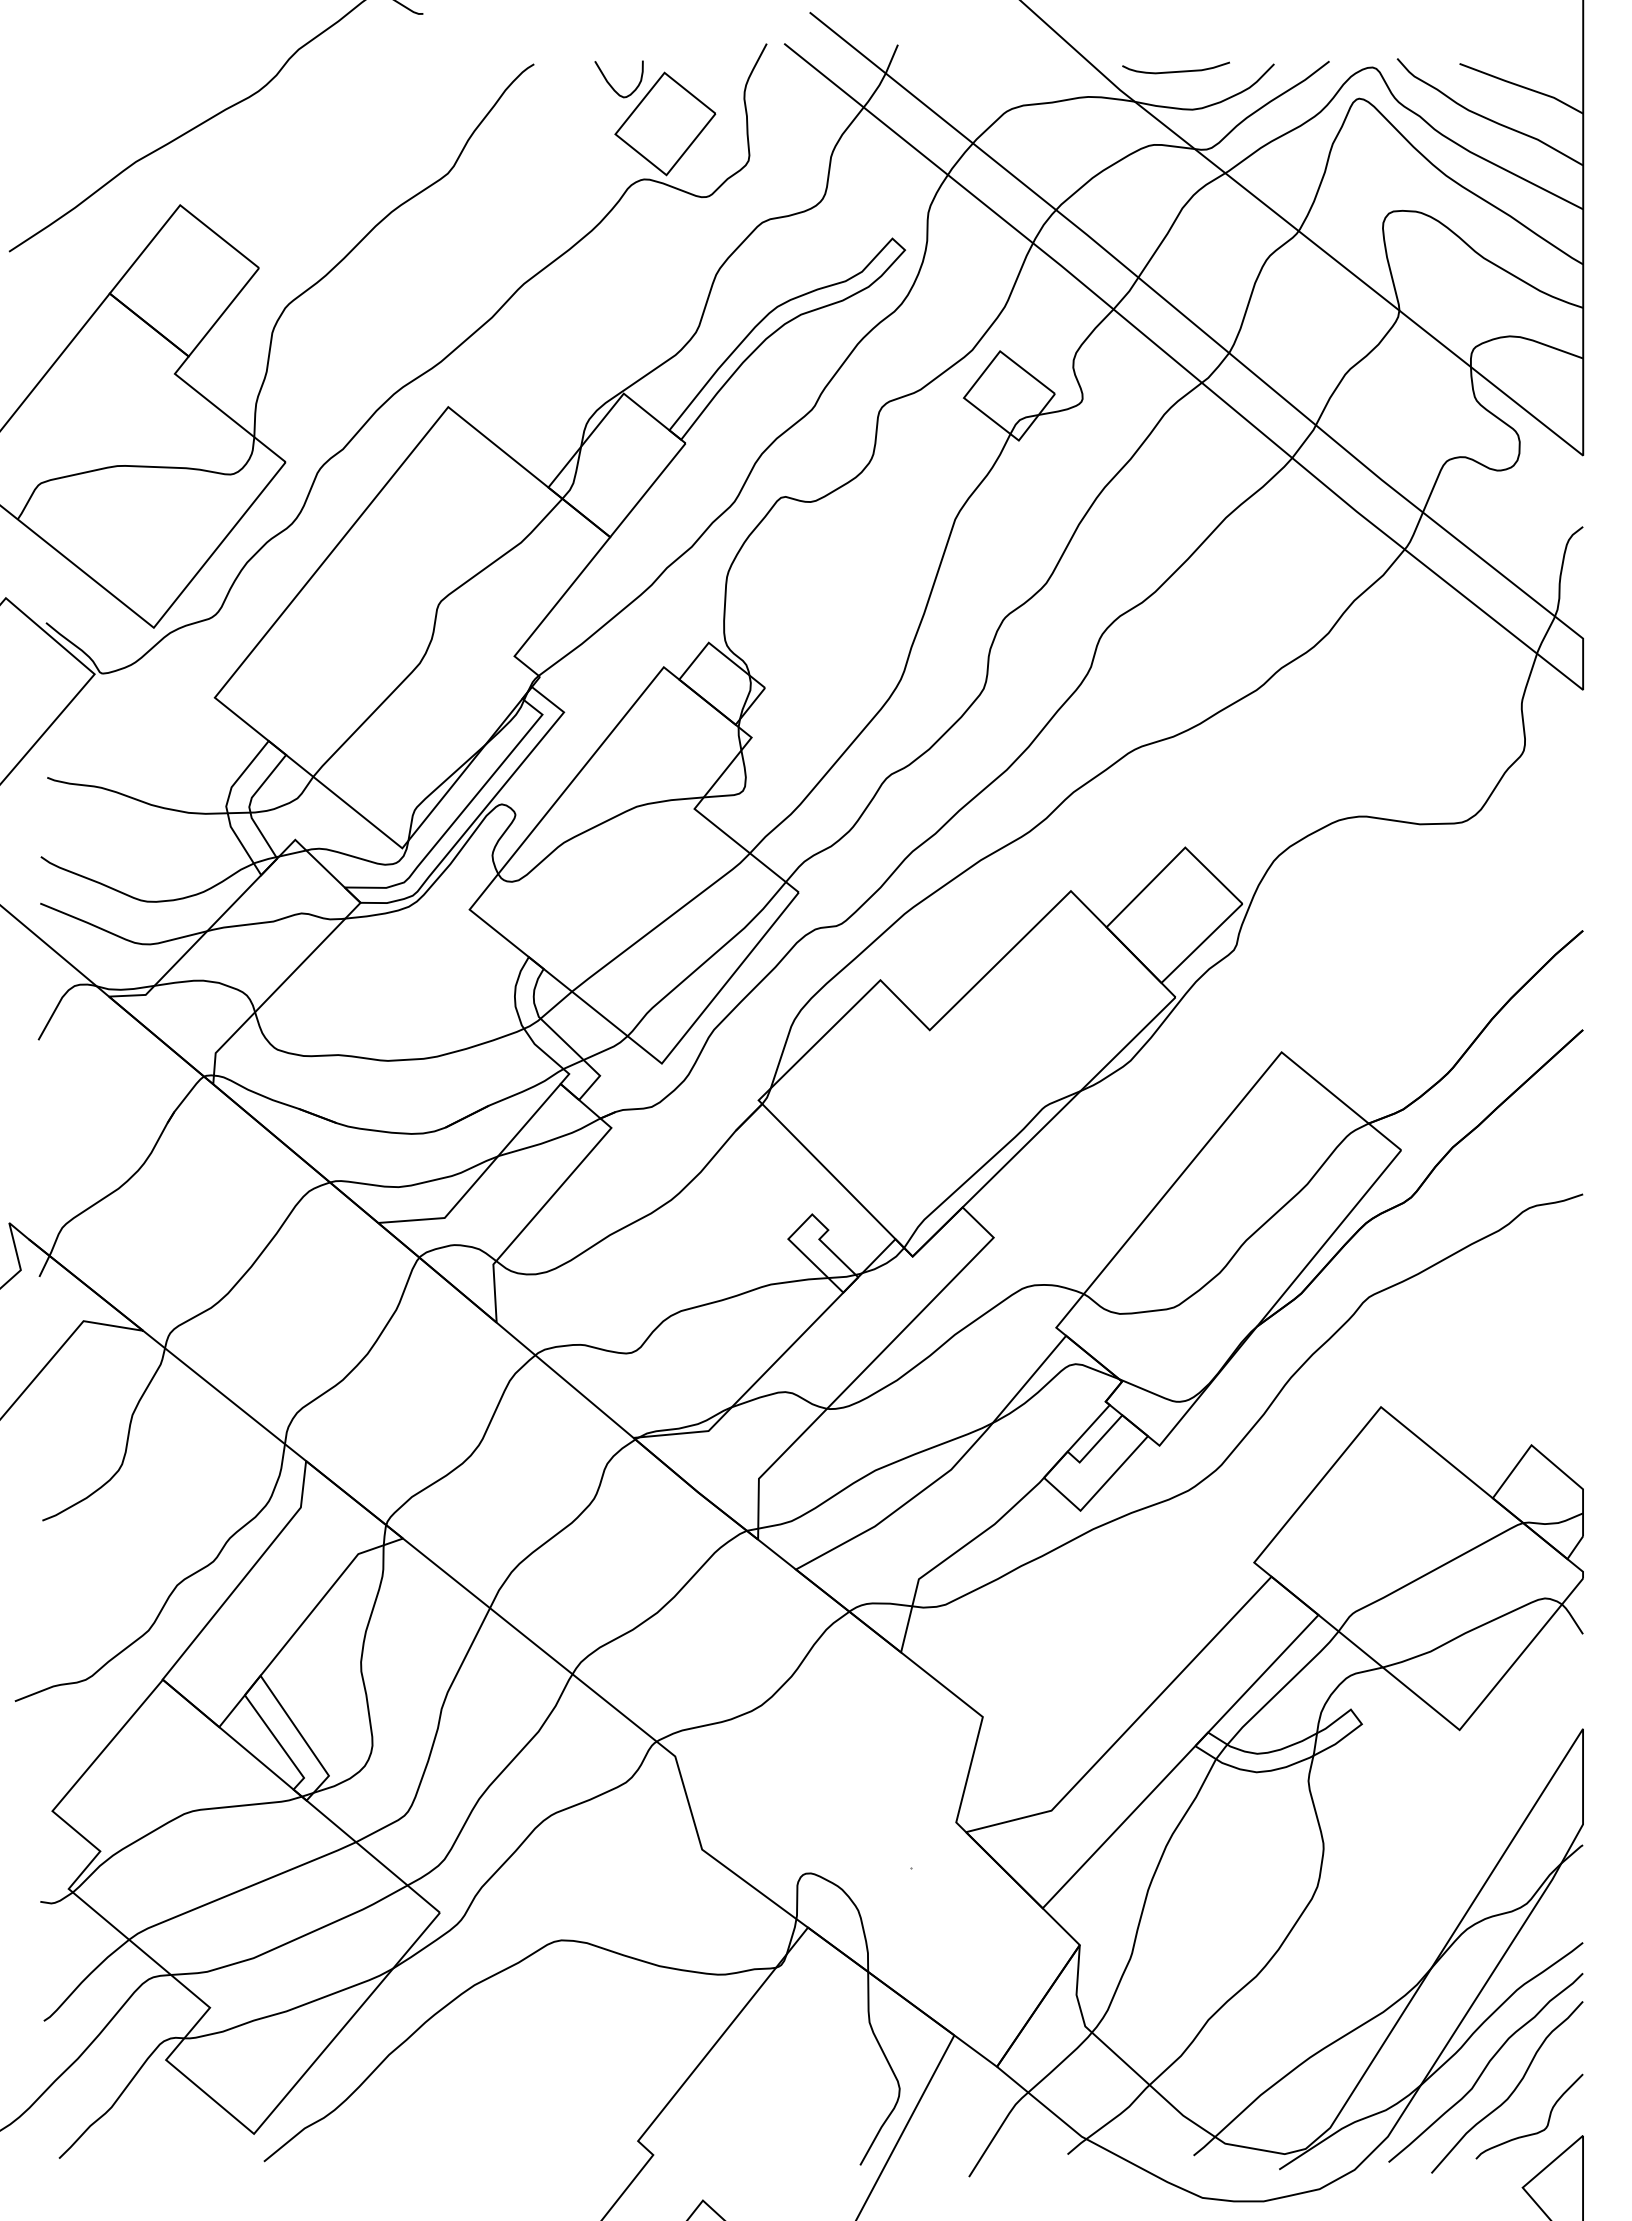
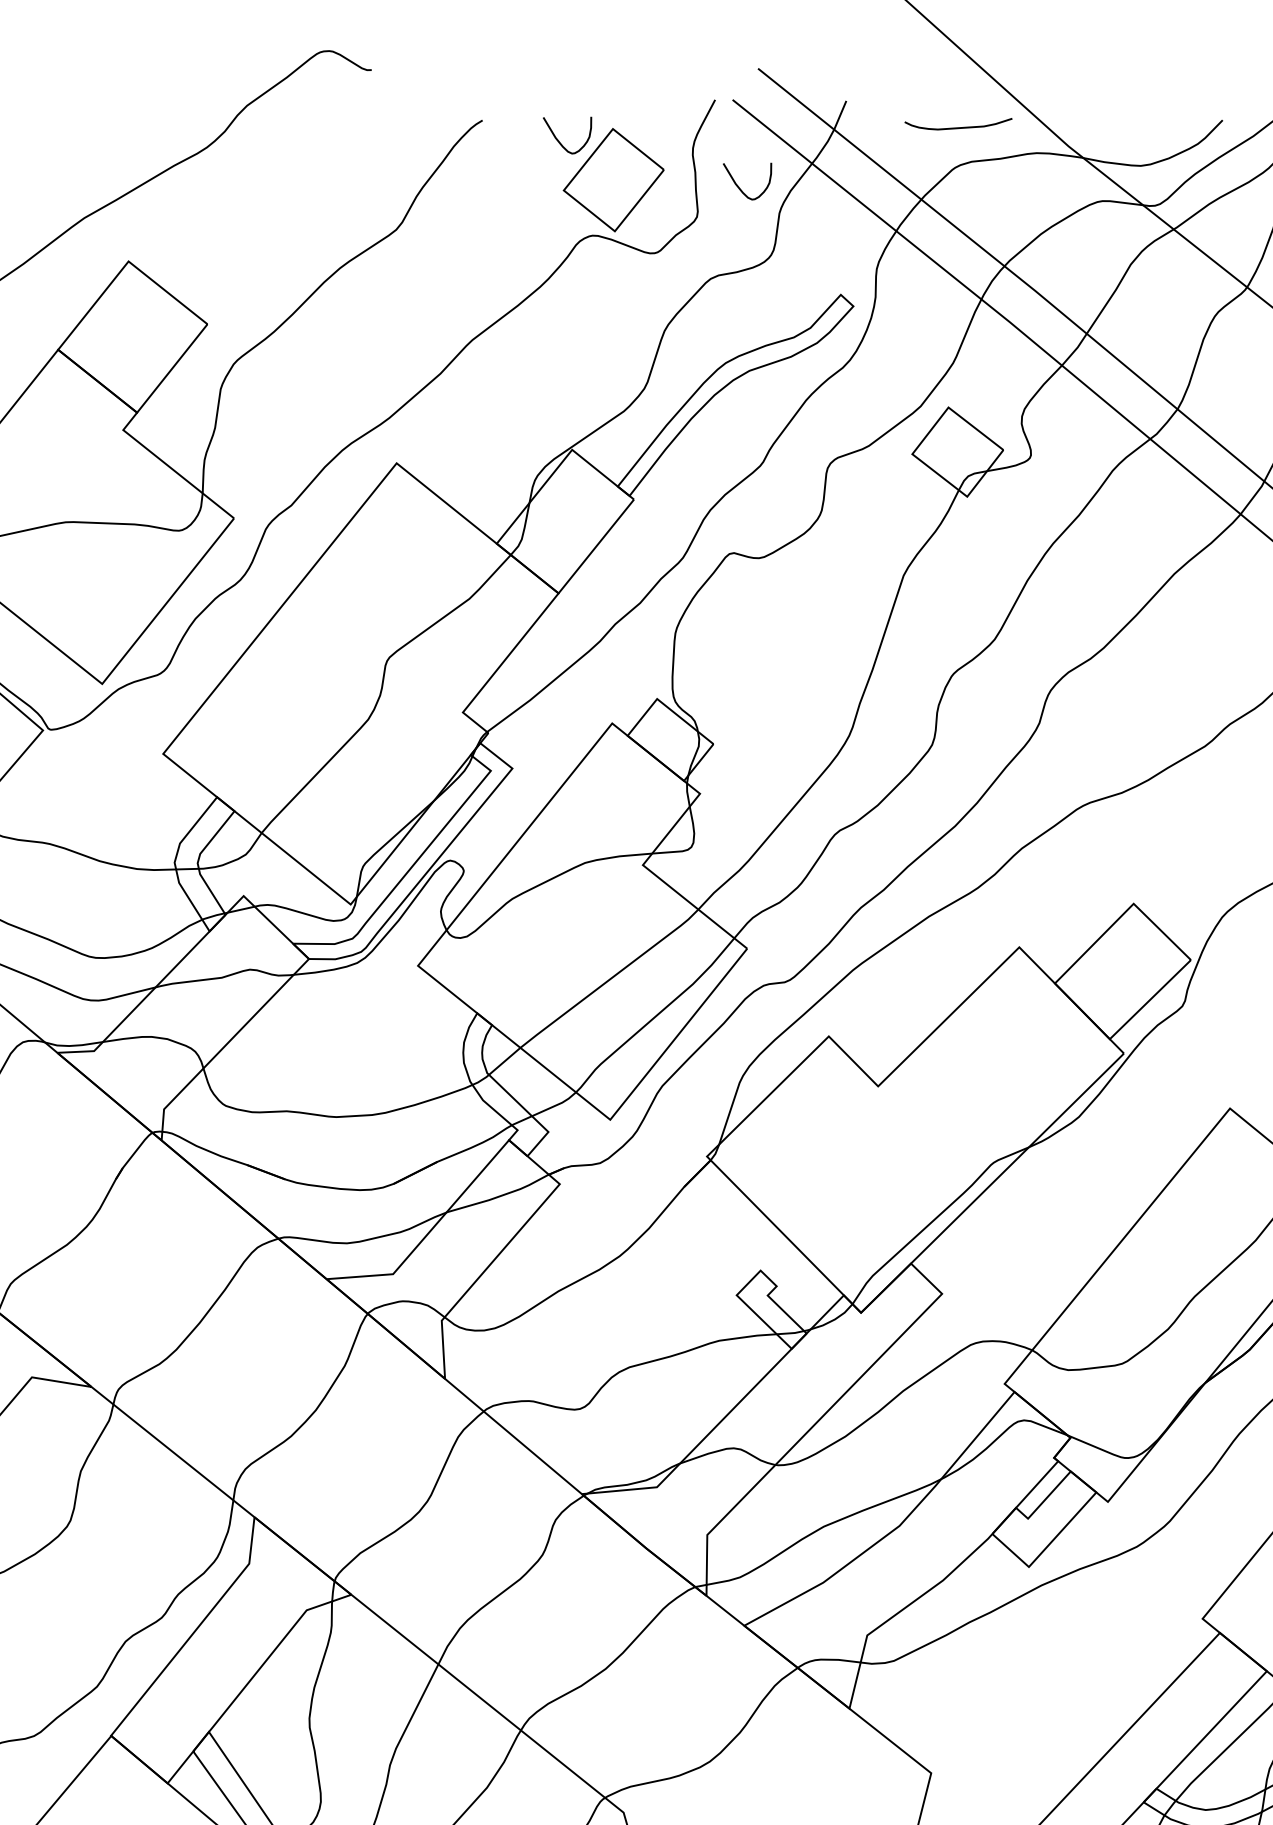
curve: (1175, 71) -> (957, 127), moved
curve: (791, 131) -> (739, 187), added

